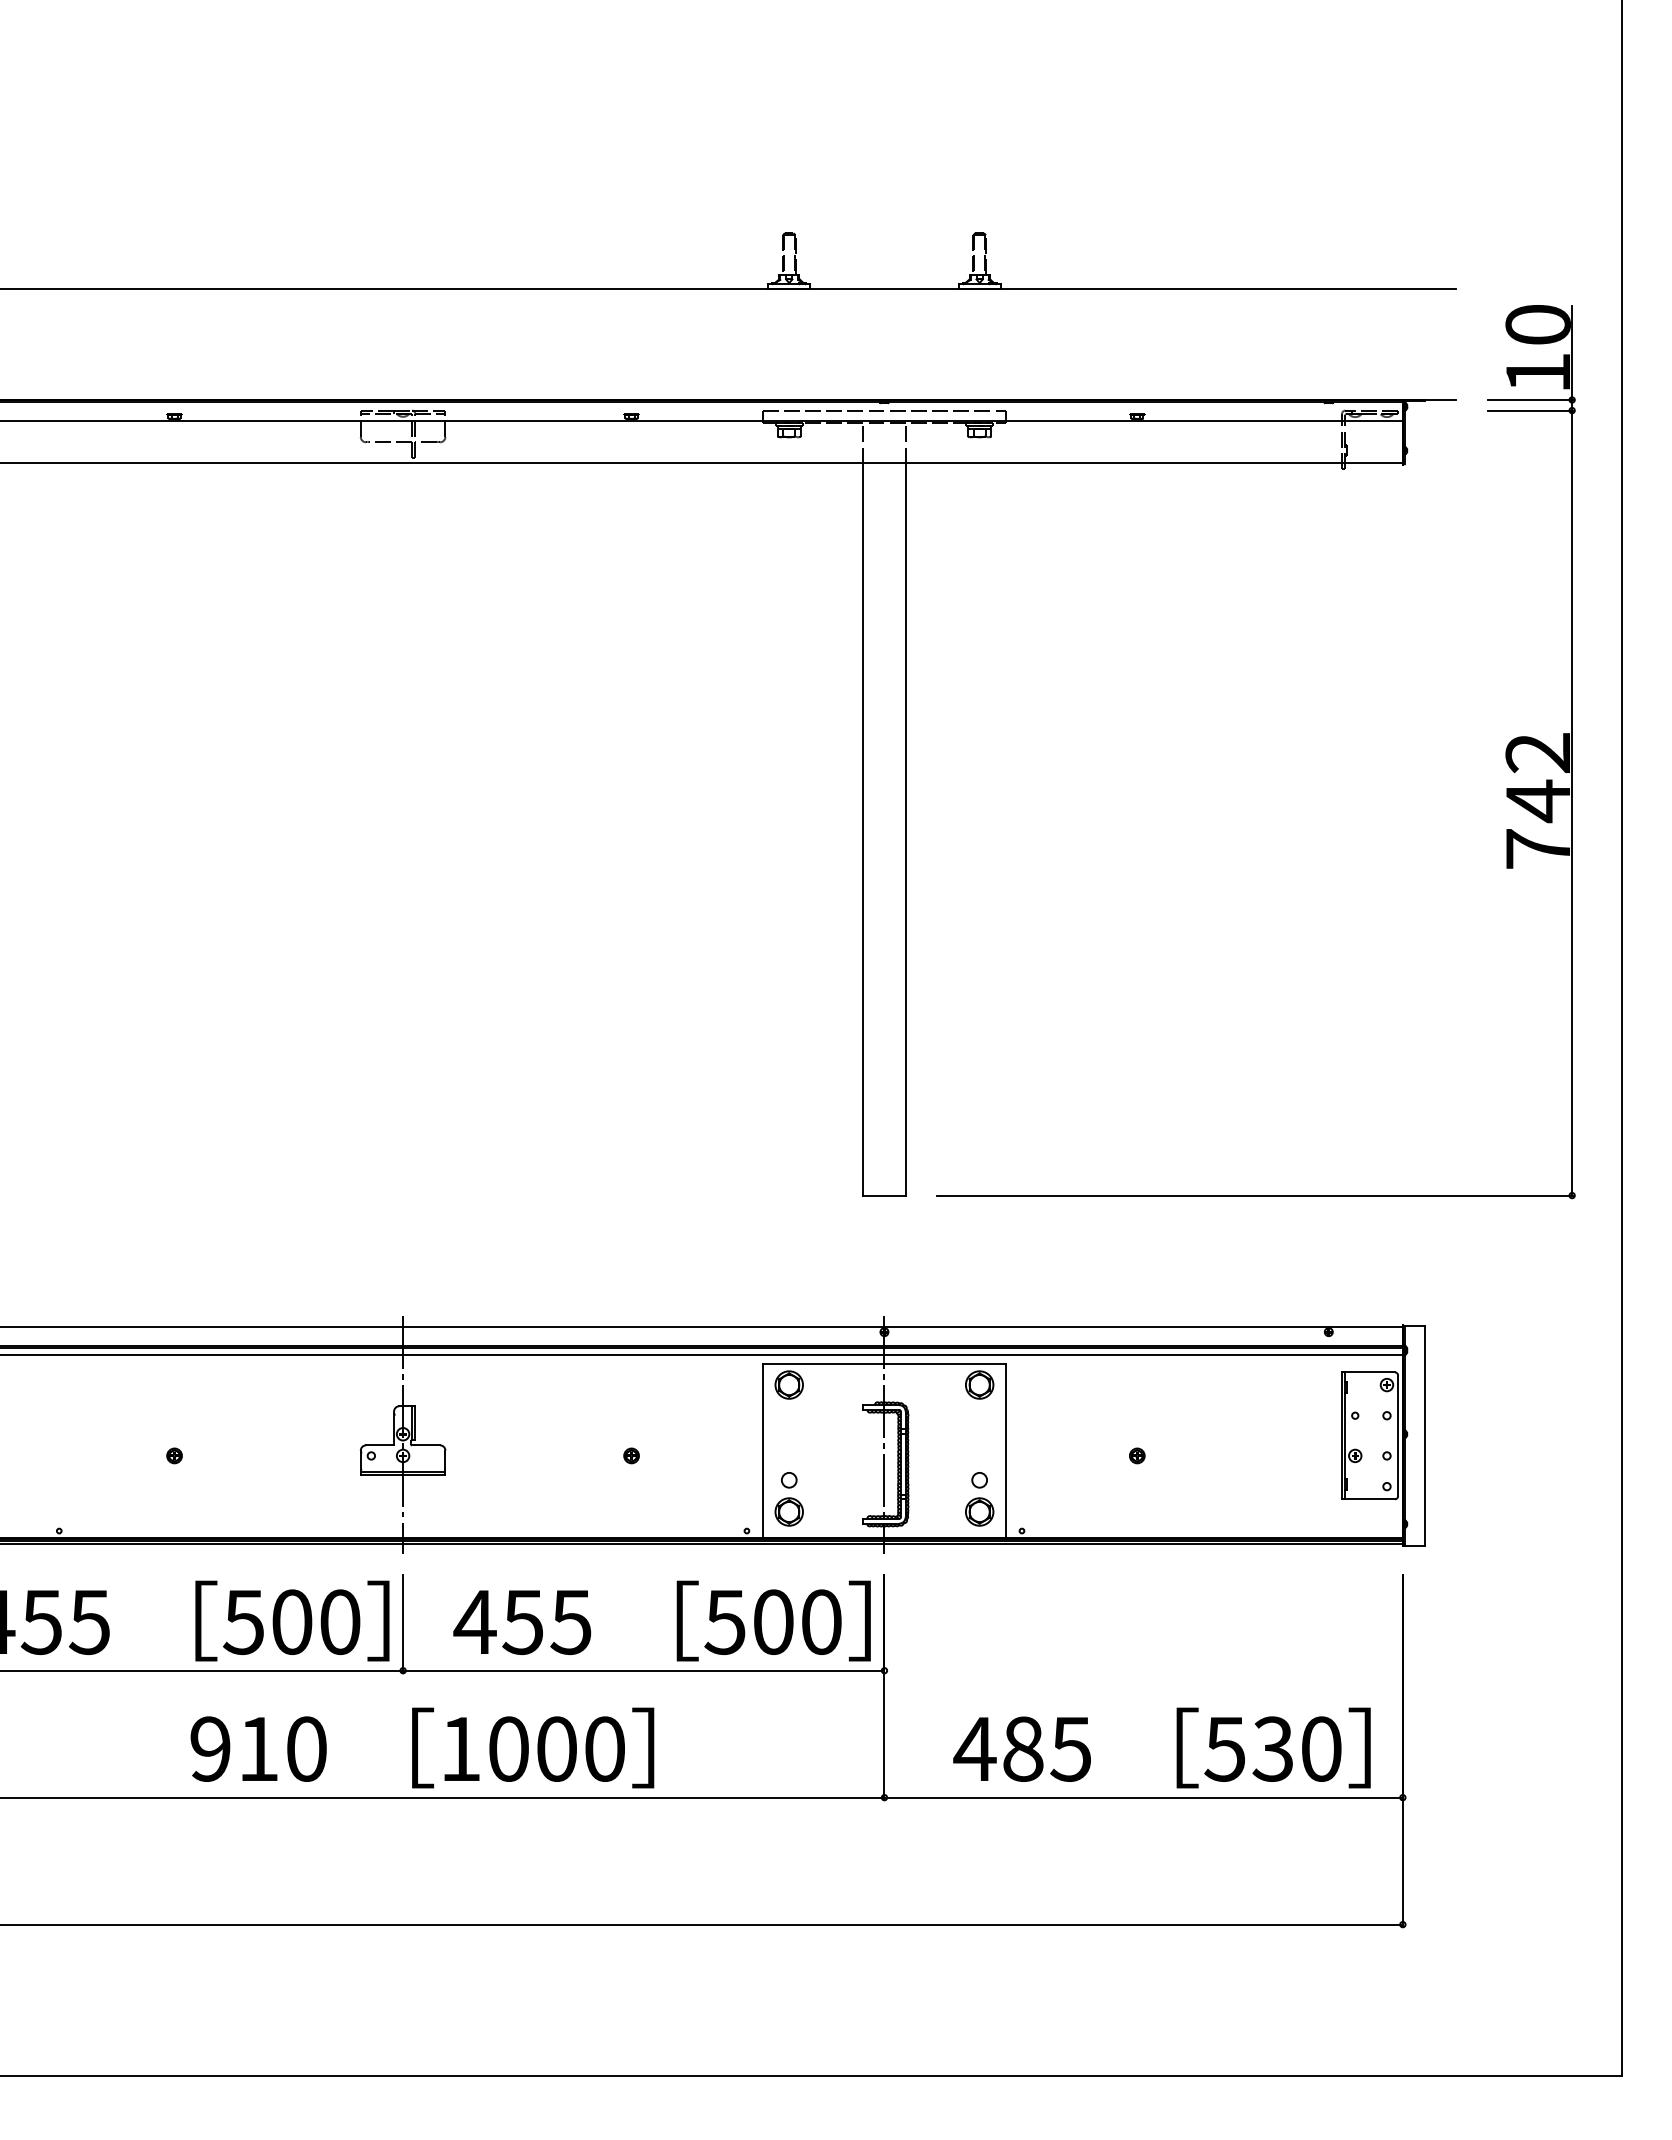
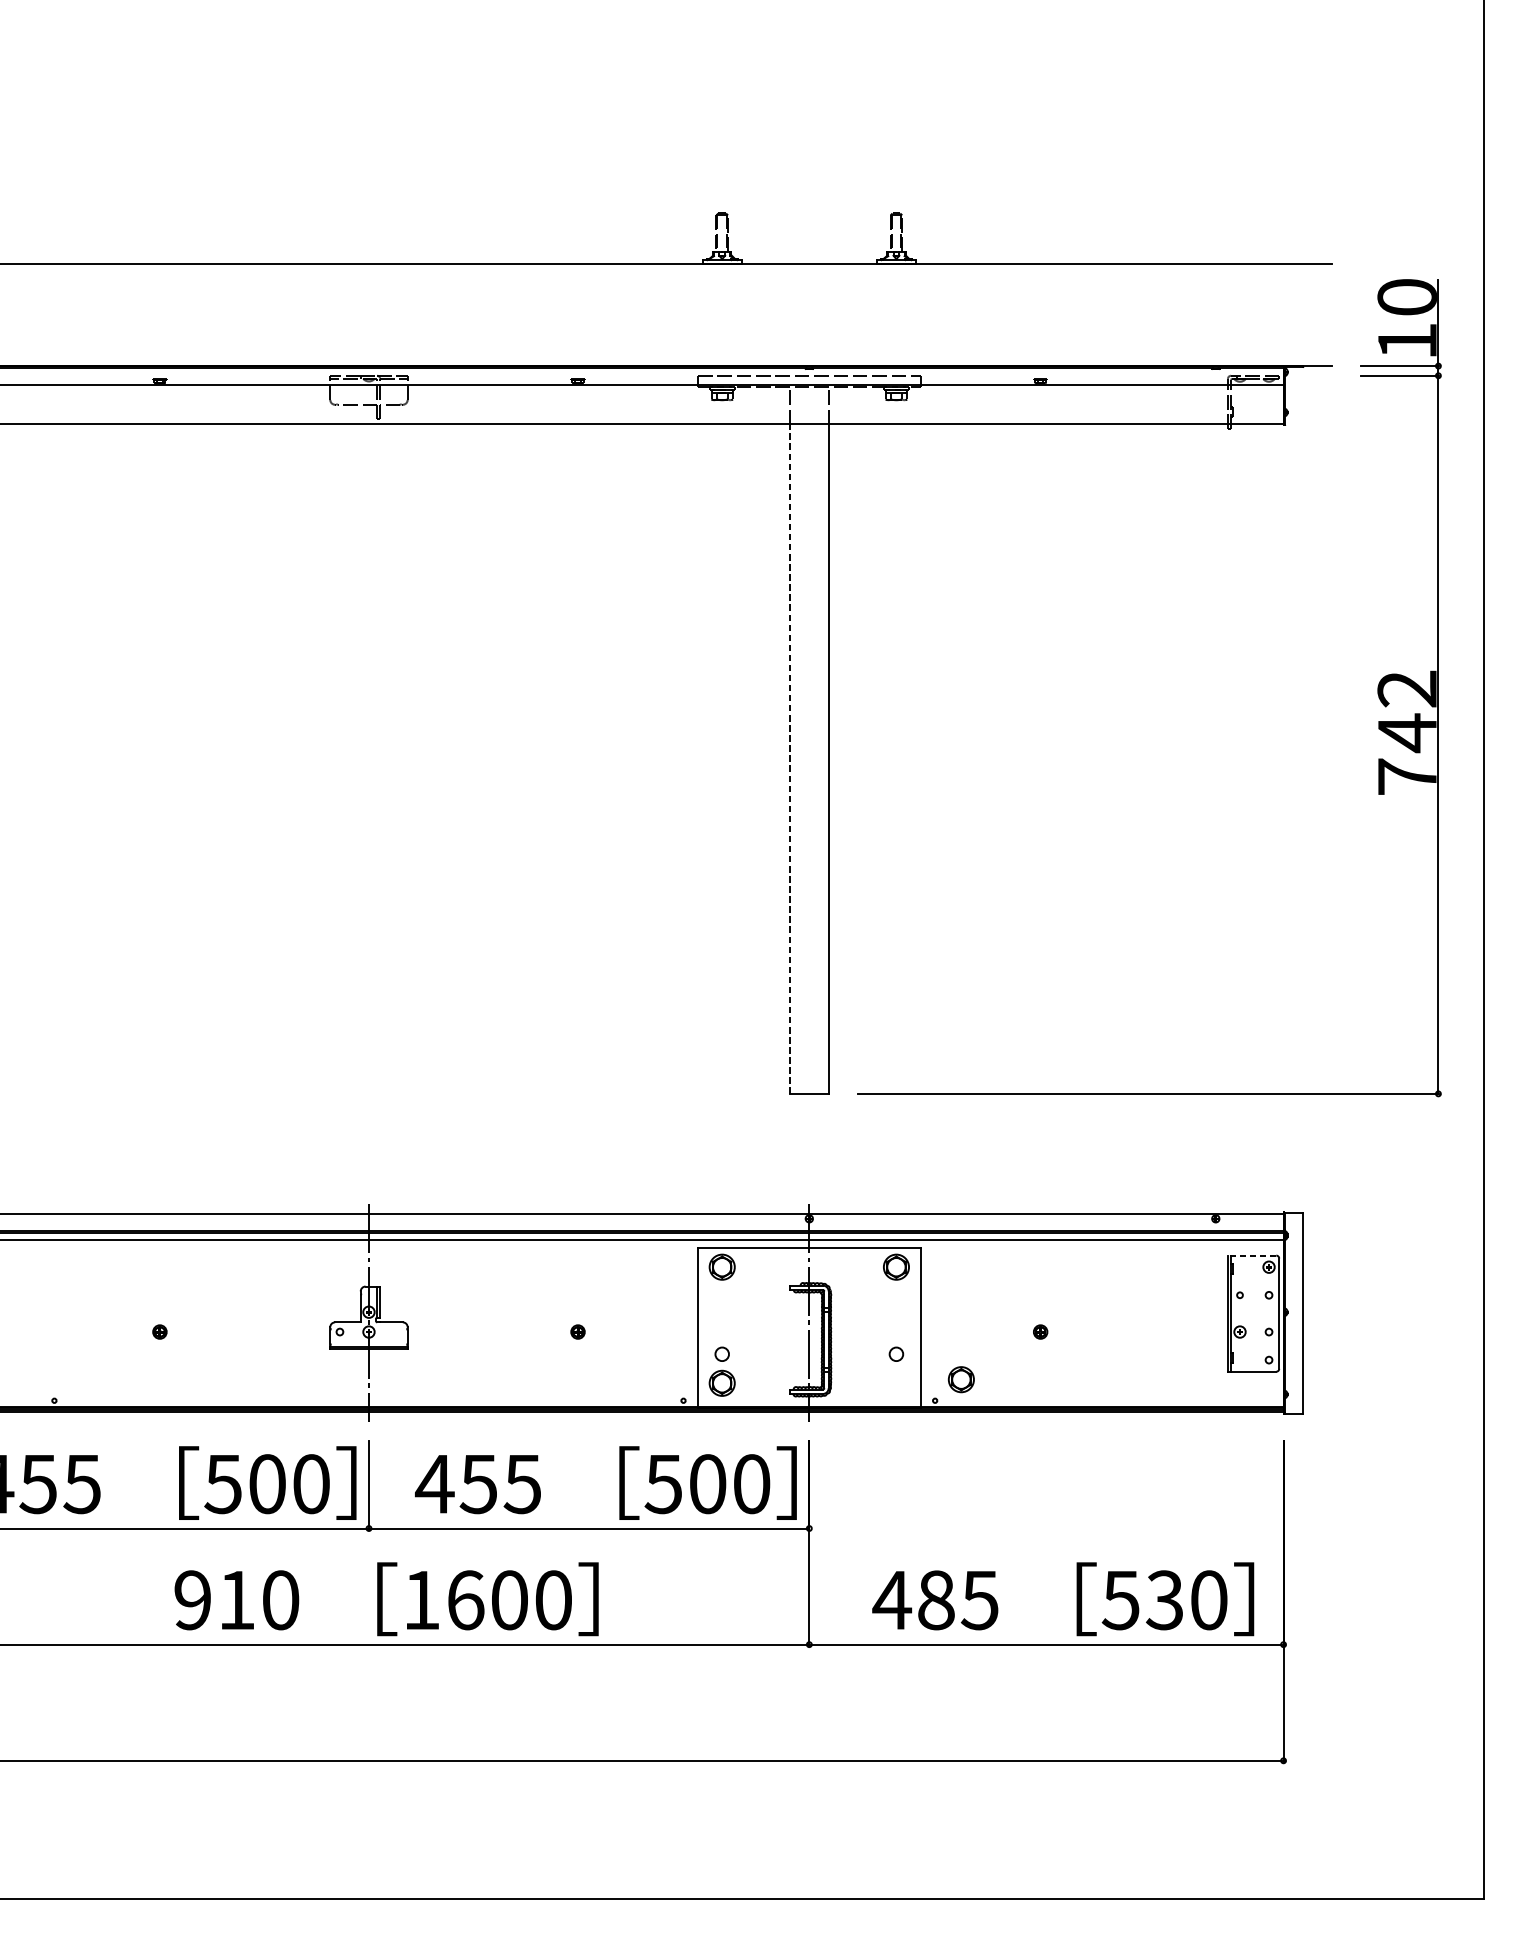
line: (863, 829) -> (790, 758), solid -> dashed
line: (1367, 1372) -> (1251, 1255), solid -> dashed
part: (979, 1511) -> (961, 1379), moved
text: (509, 1748) -> (466, 1599), 1000 -> 1600

